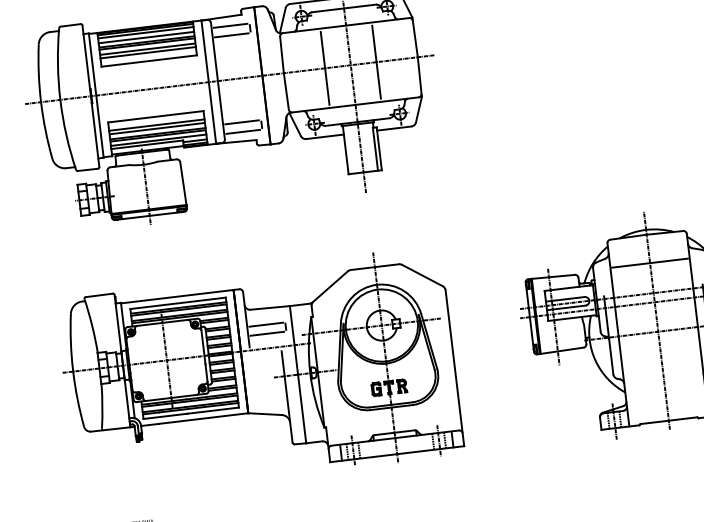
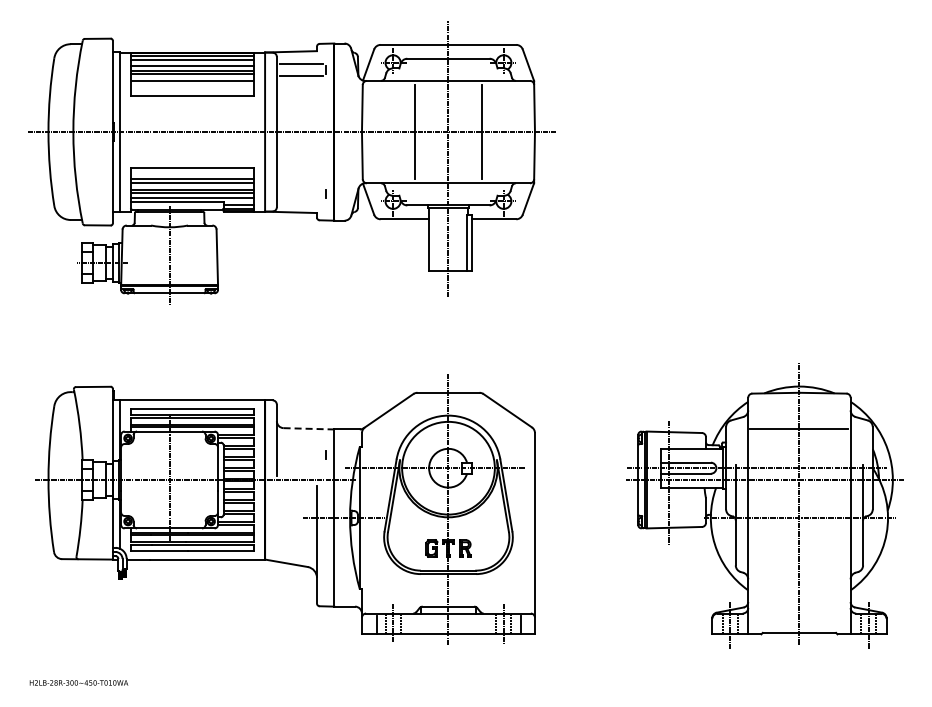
line: (148, 52) -> (192, 85), removed
line: (242, 122) -> (301, 188), removed
line: (243, 131) -> (301, 200), removed
line: (270, 307) -> (309, 428), solid -> dashed
line: (266, 324) -> (301, 449), removed
line: (267, 333) -> (301, 461), removed

